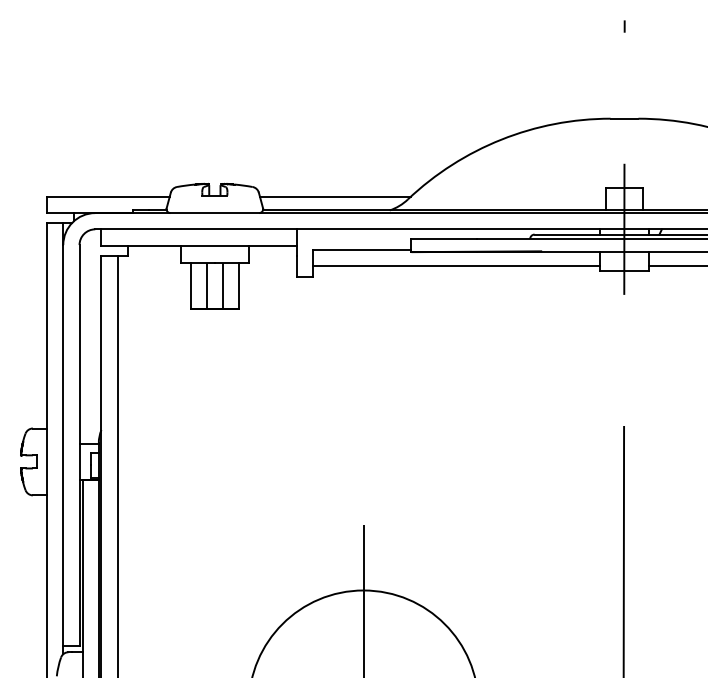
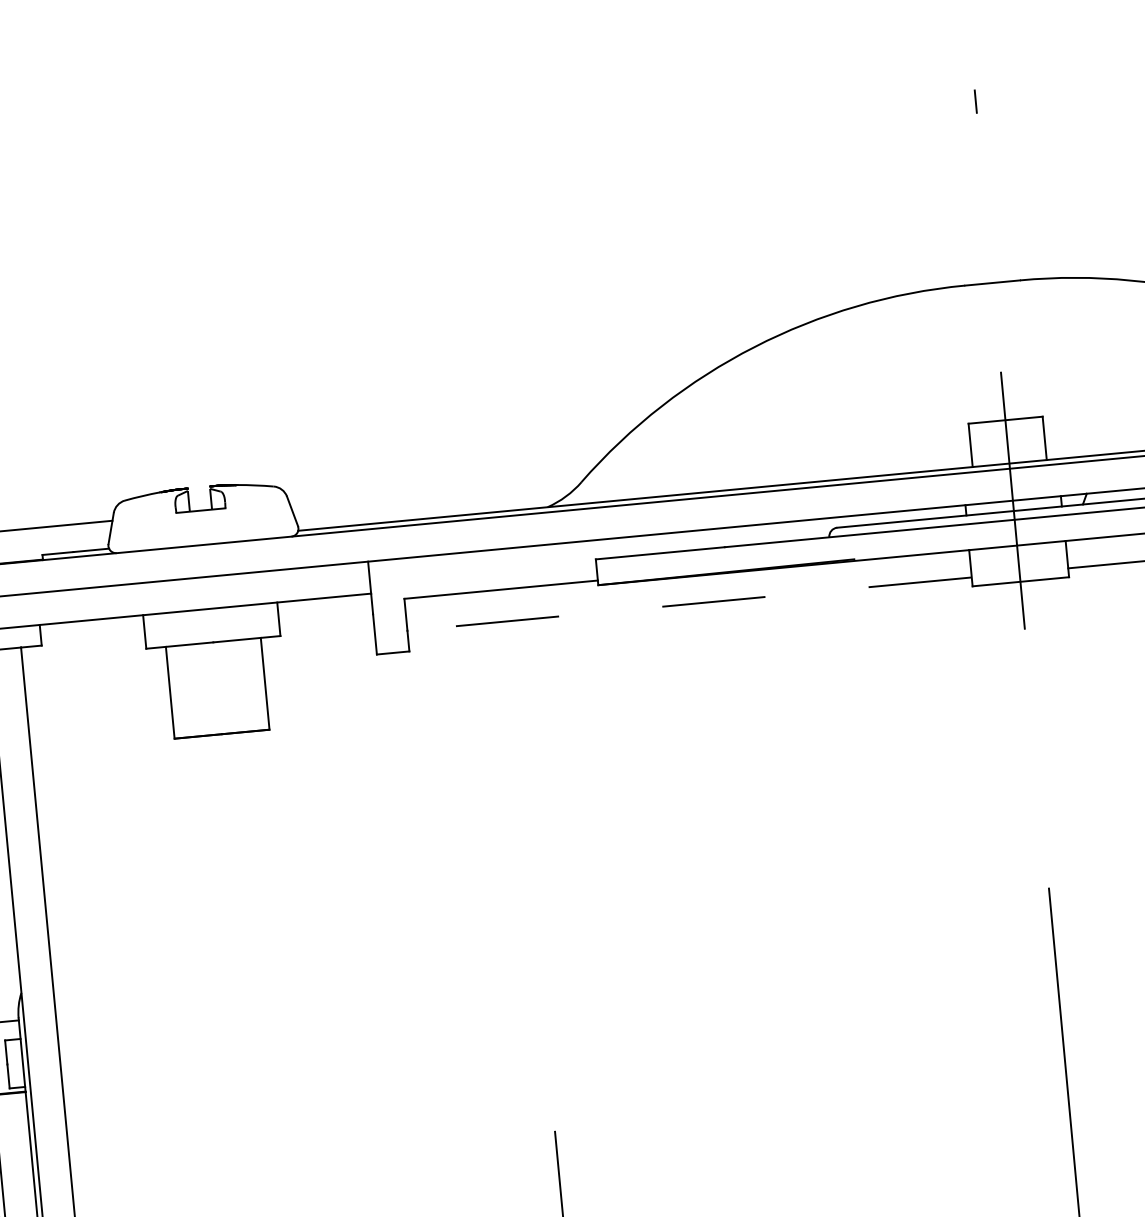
line: (335, 196) -> (438, 489), removed
line: (456, 266) -> (689, 605), solid -> dashed
line: (207, 285) -> (203, 688), removed
line: (222, 285) -> (232, 685), removed

